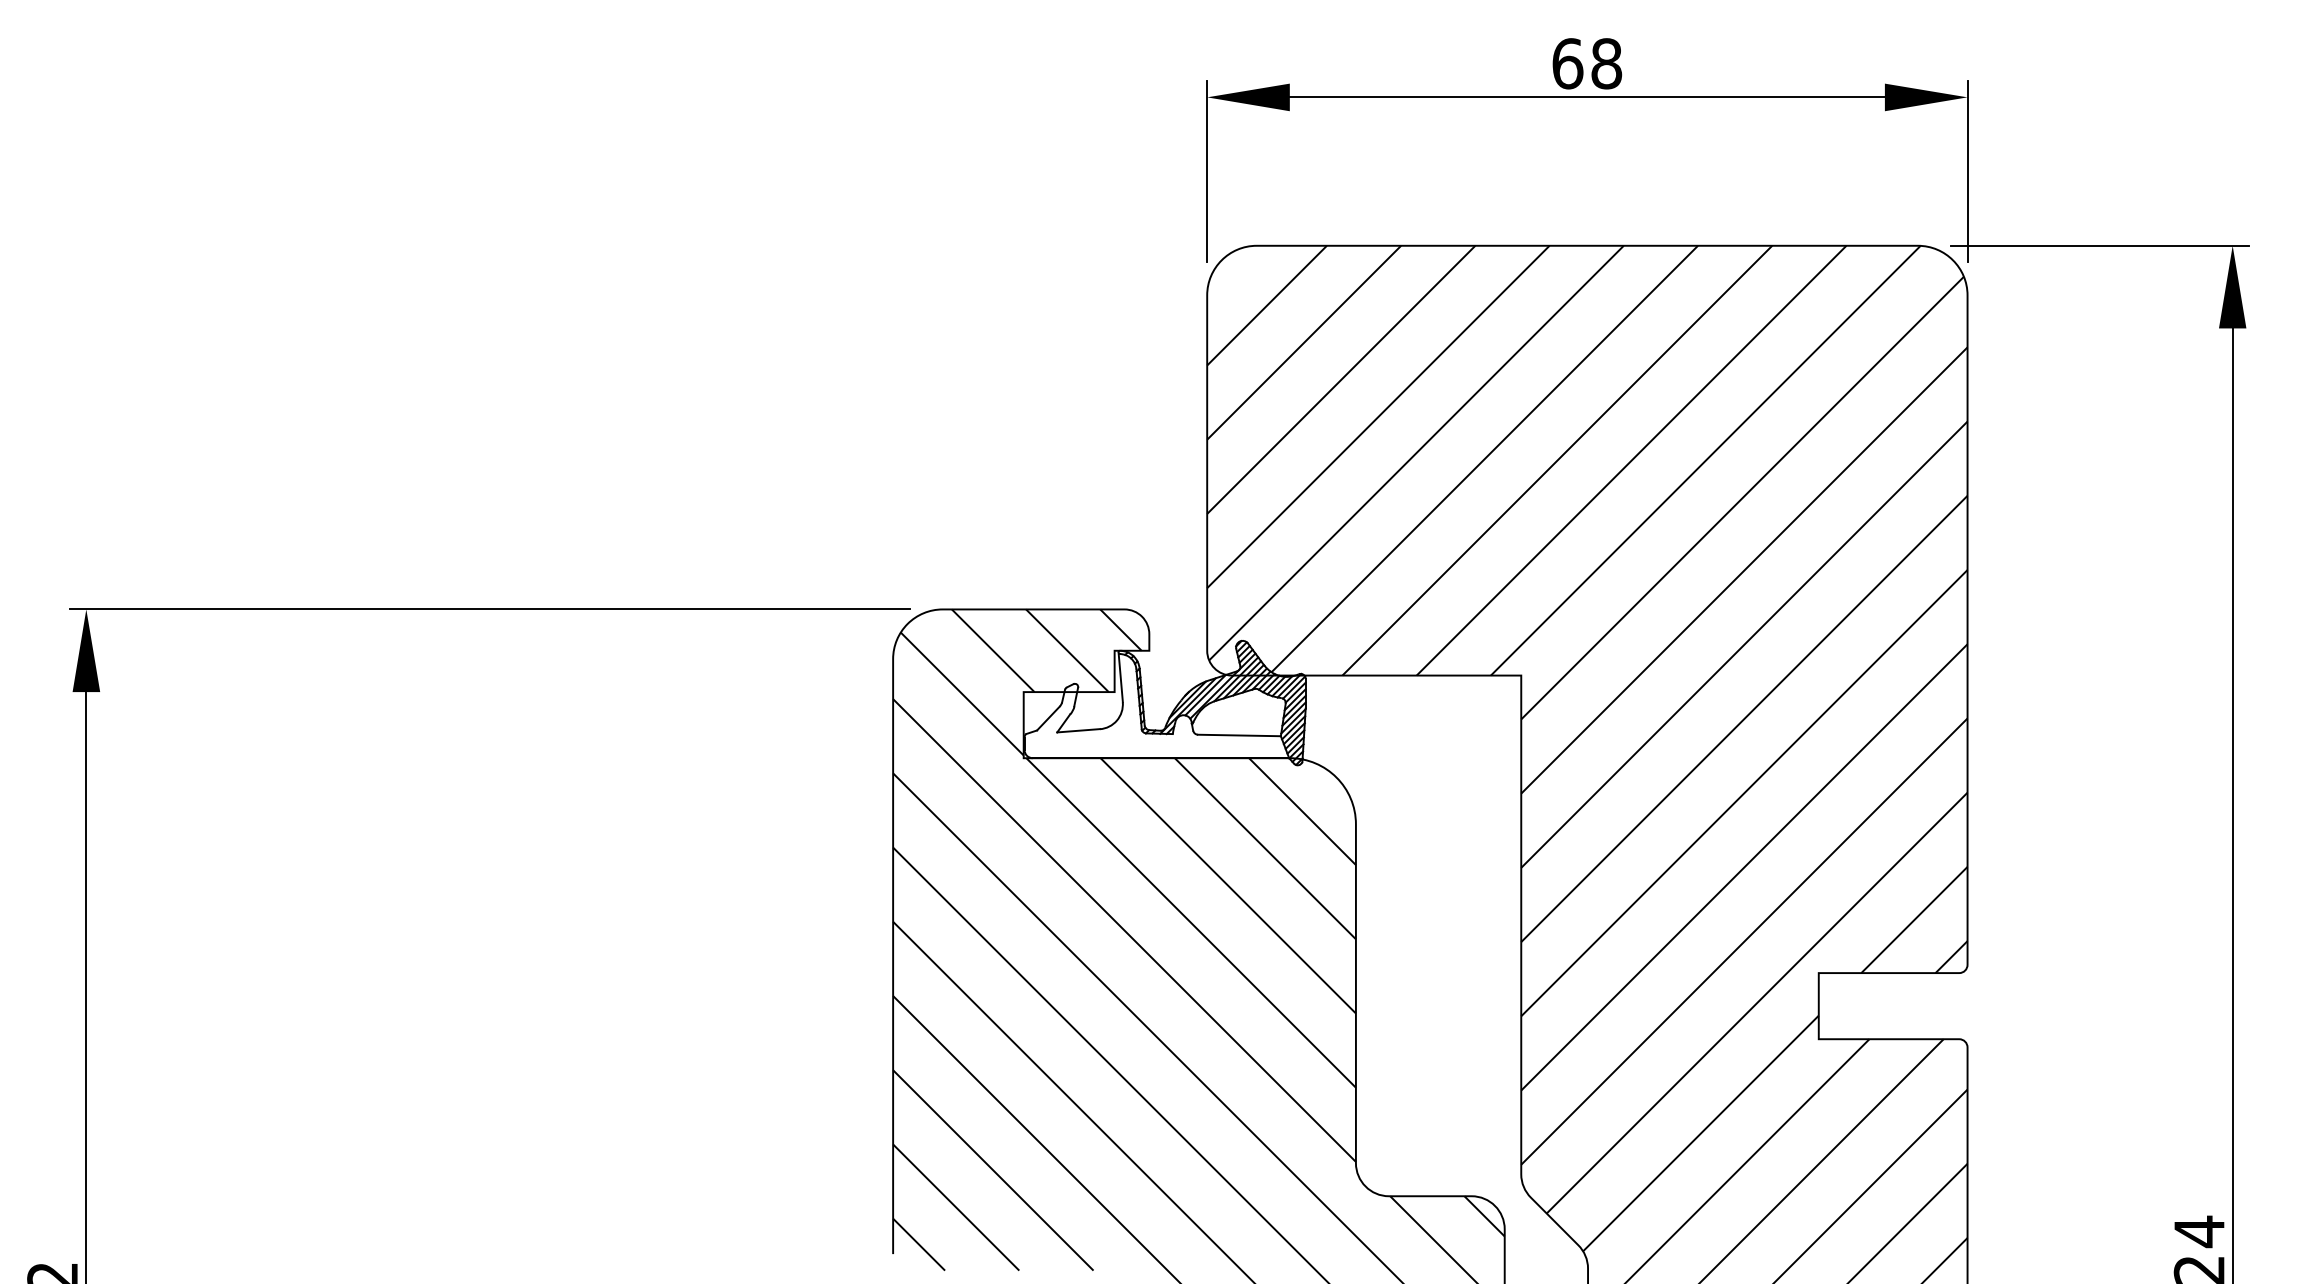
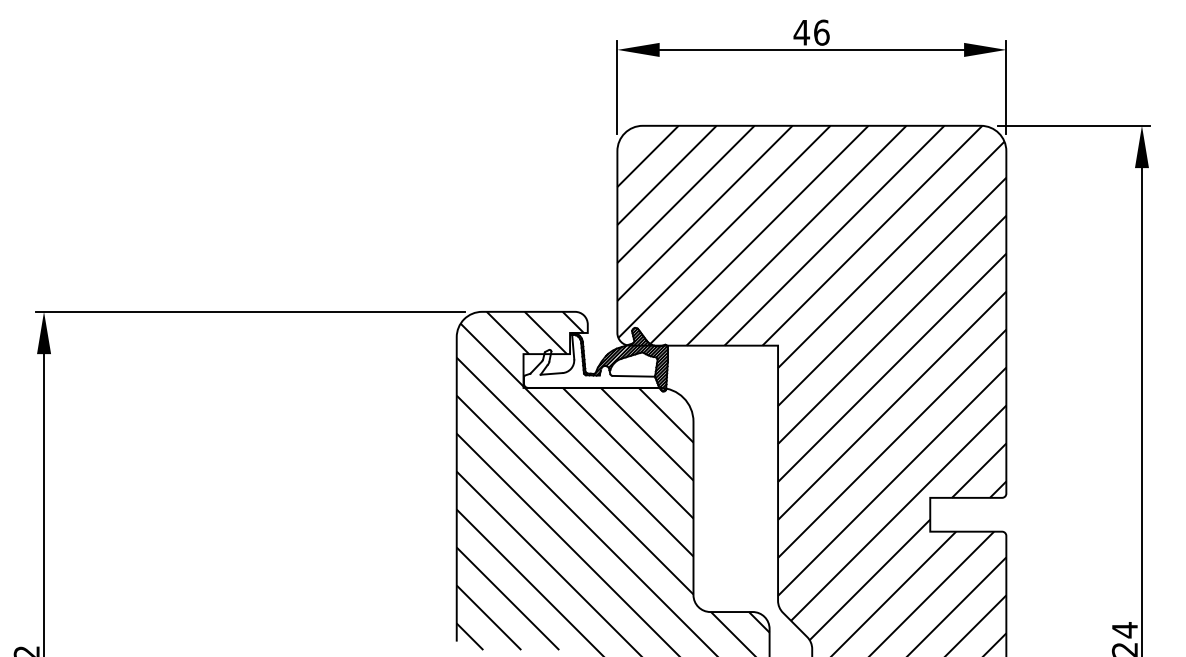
text: (1586, 63) -> (811, 32), 68 -> 46

